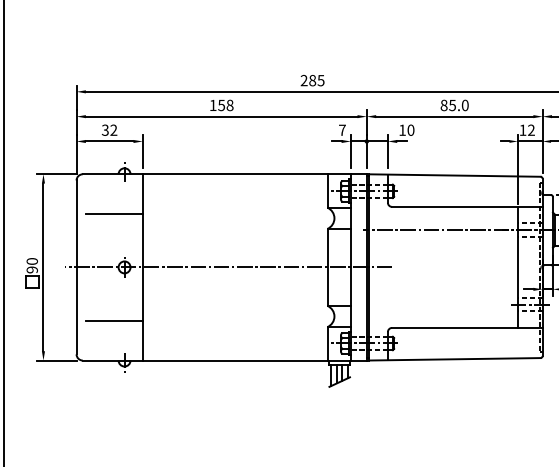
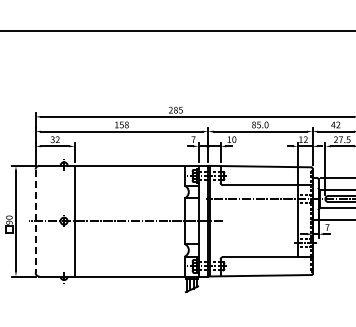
line: (113, 214) -> (57, 189), removed
line: (76, 267) -> (35, 221), solid -> dashed
line: (113, 320) -> (57, 252), removed

